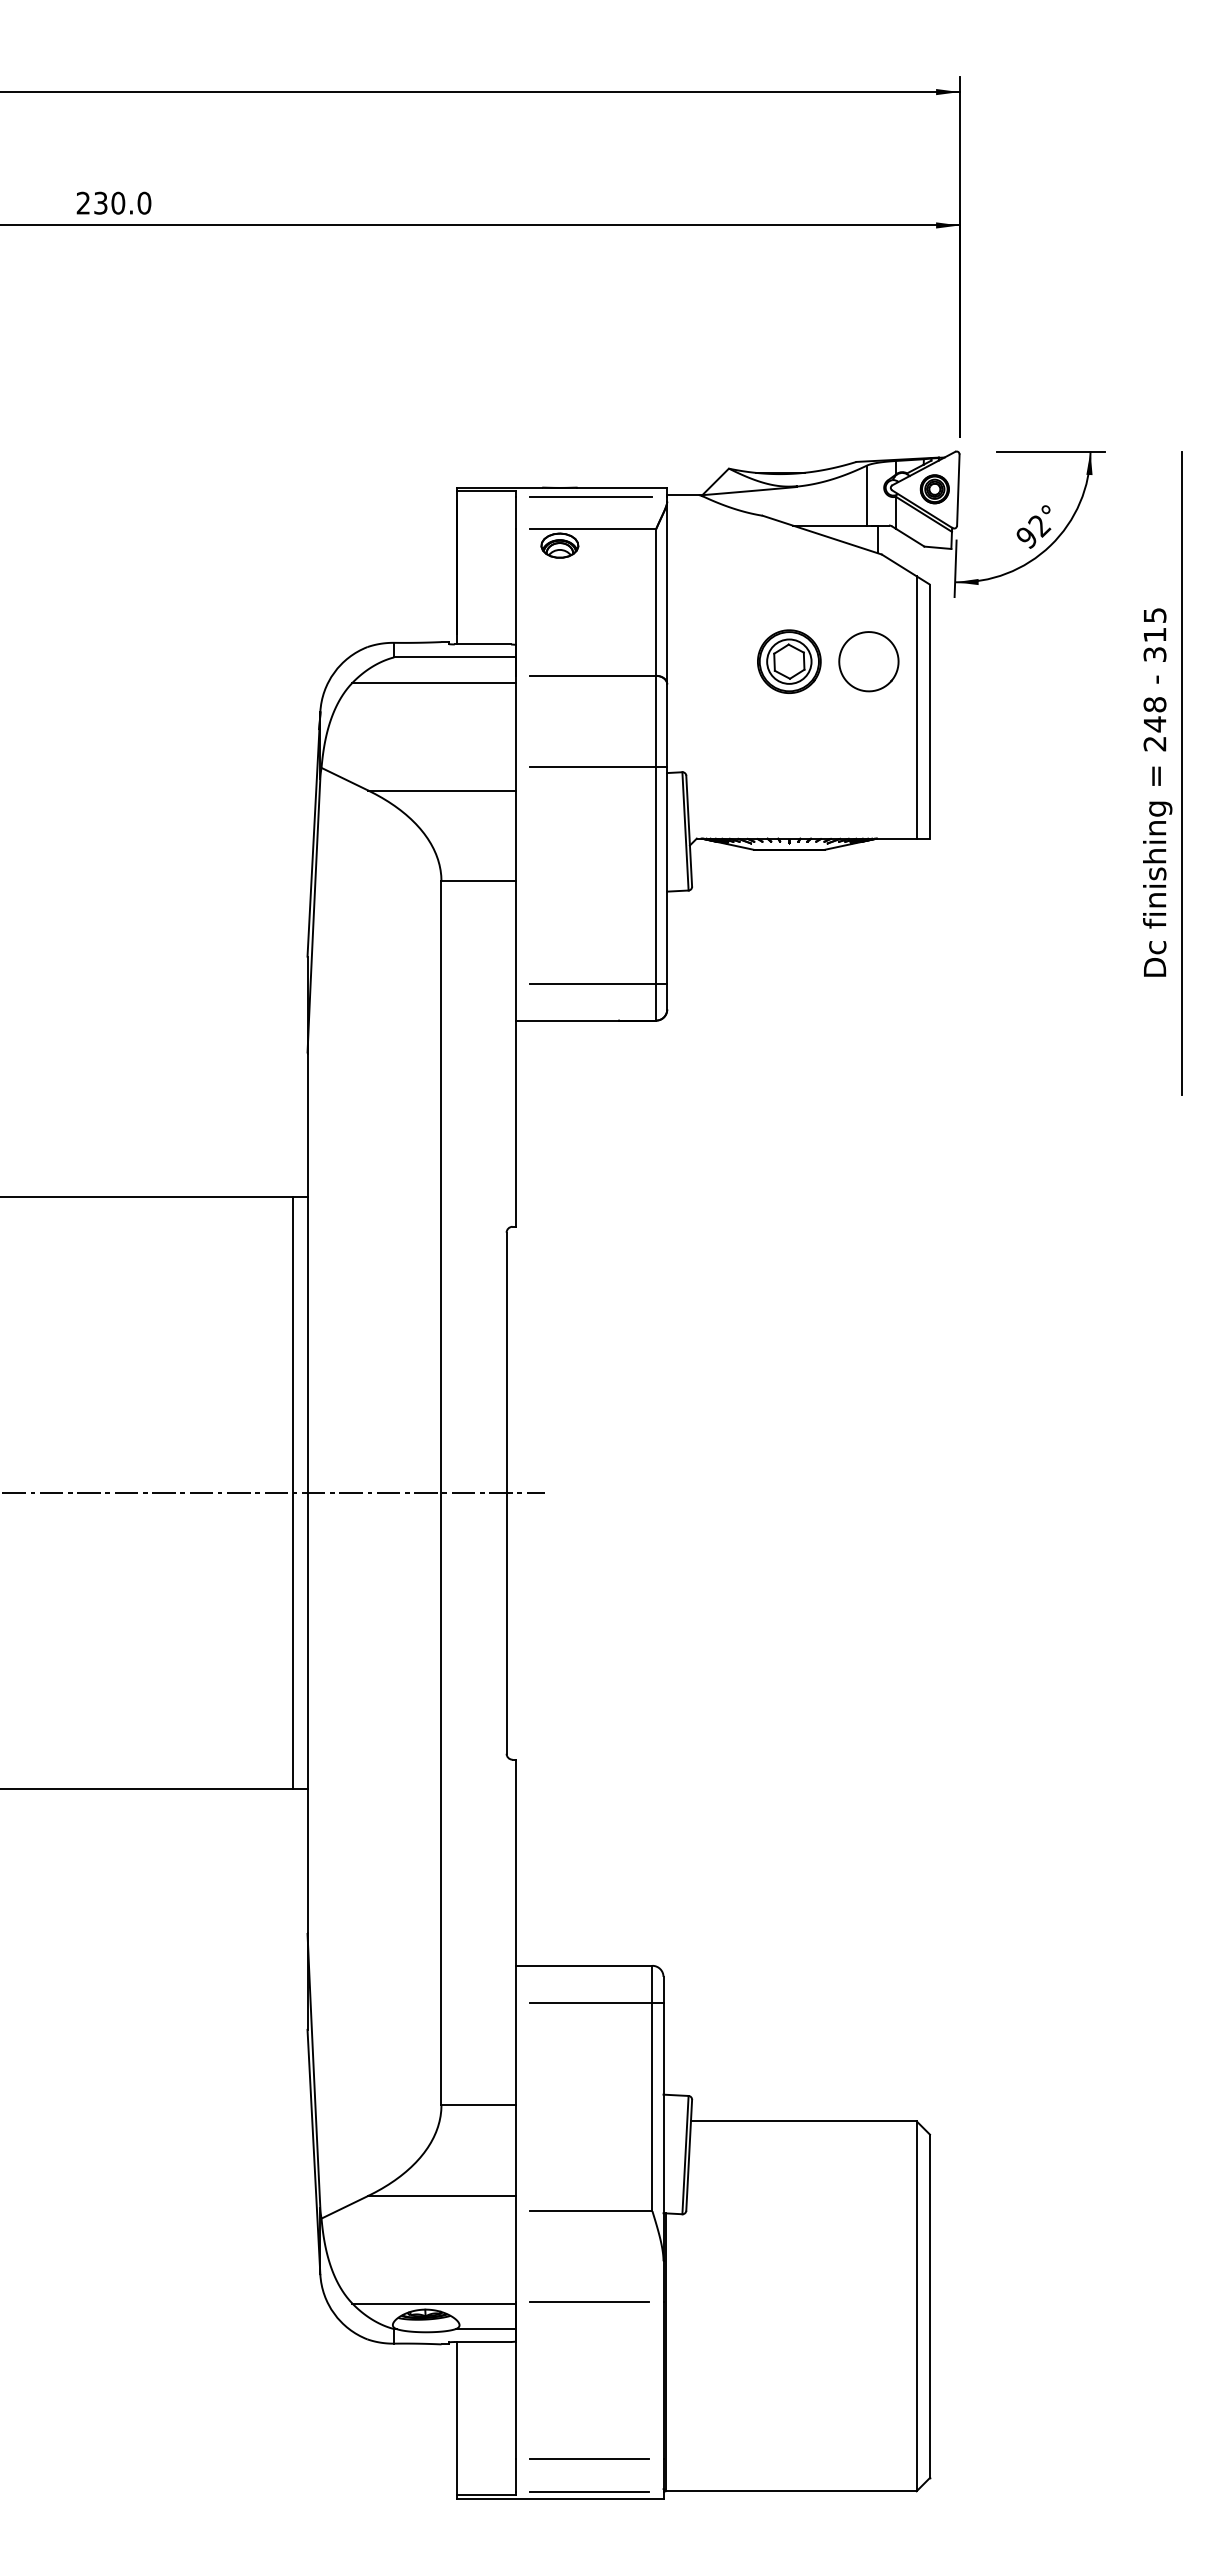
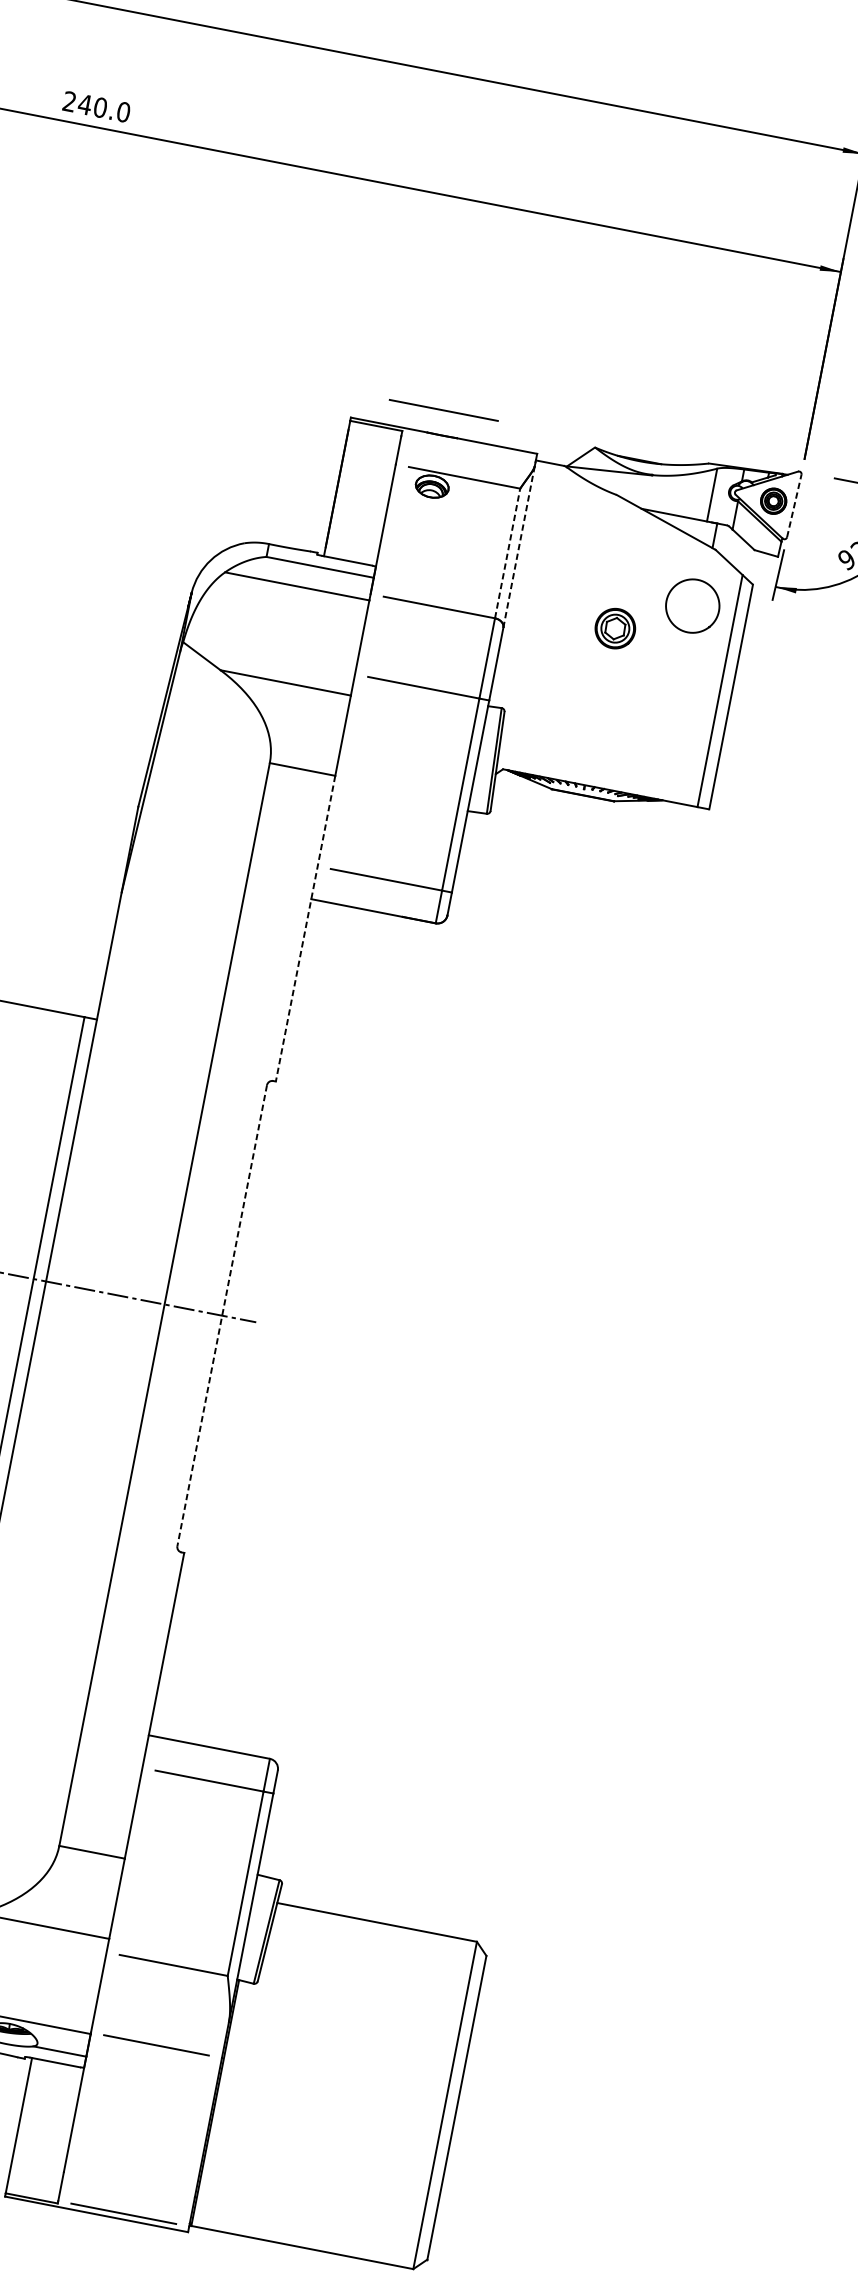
text: (100, 202) -> (84, 104), 230.0 -> 240.0
line: (958, 490) -> (794, 506), solid -> dashed
line: (590, 496) -> (443, 409), moved
line: (667, 593) -> (519, 547), solid -> dashed
line: (656, 602) -> (507, 553), solid -> dashed
curve: (842, 651) -> (671, 592), moved
part: (789, 661) -> (615, 628), size x0.7
line: (515, 1054) -> (305, 929), solid -> dashed
line: (506, 1493) -> (222, 1315), solid -> dashed
line: (589, 2458) -> (129, 2183), removed

